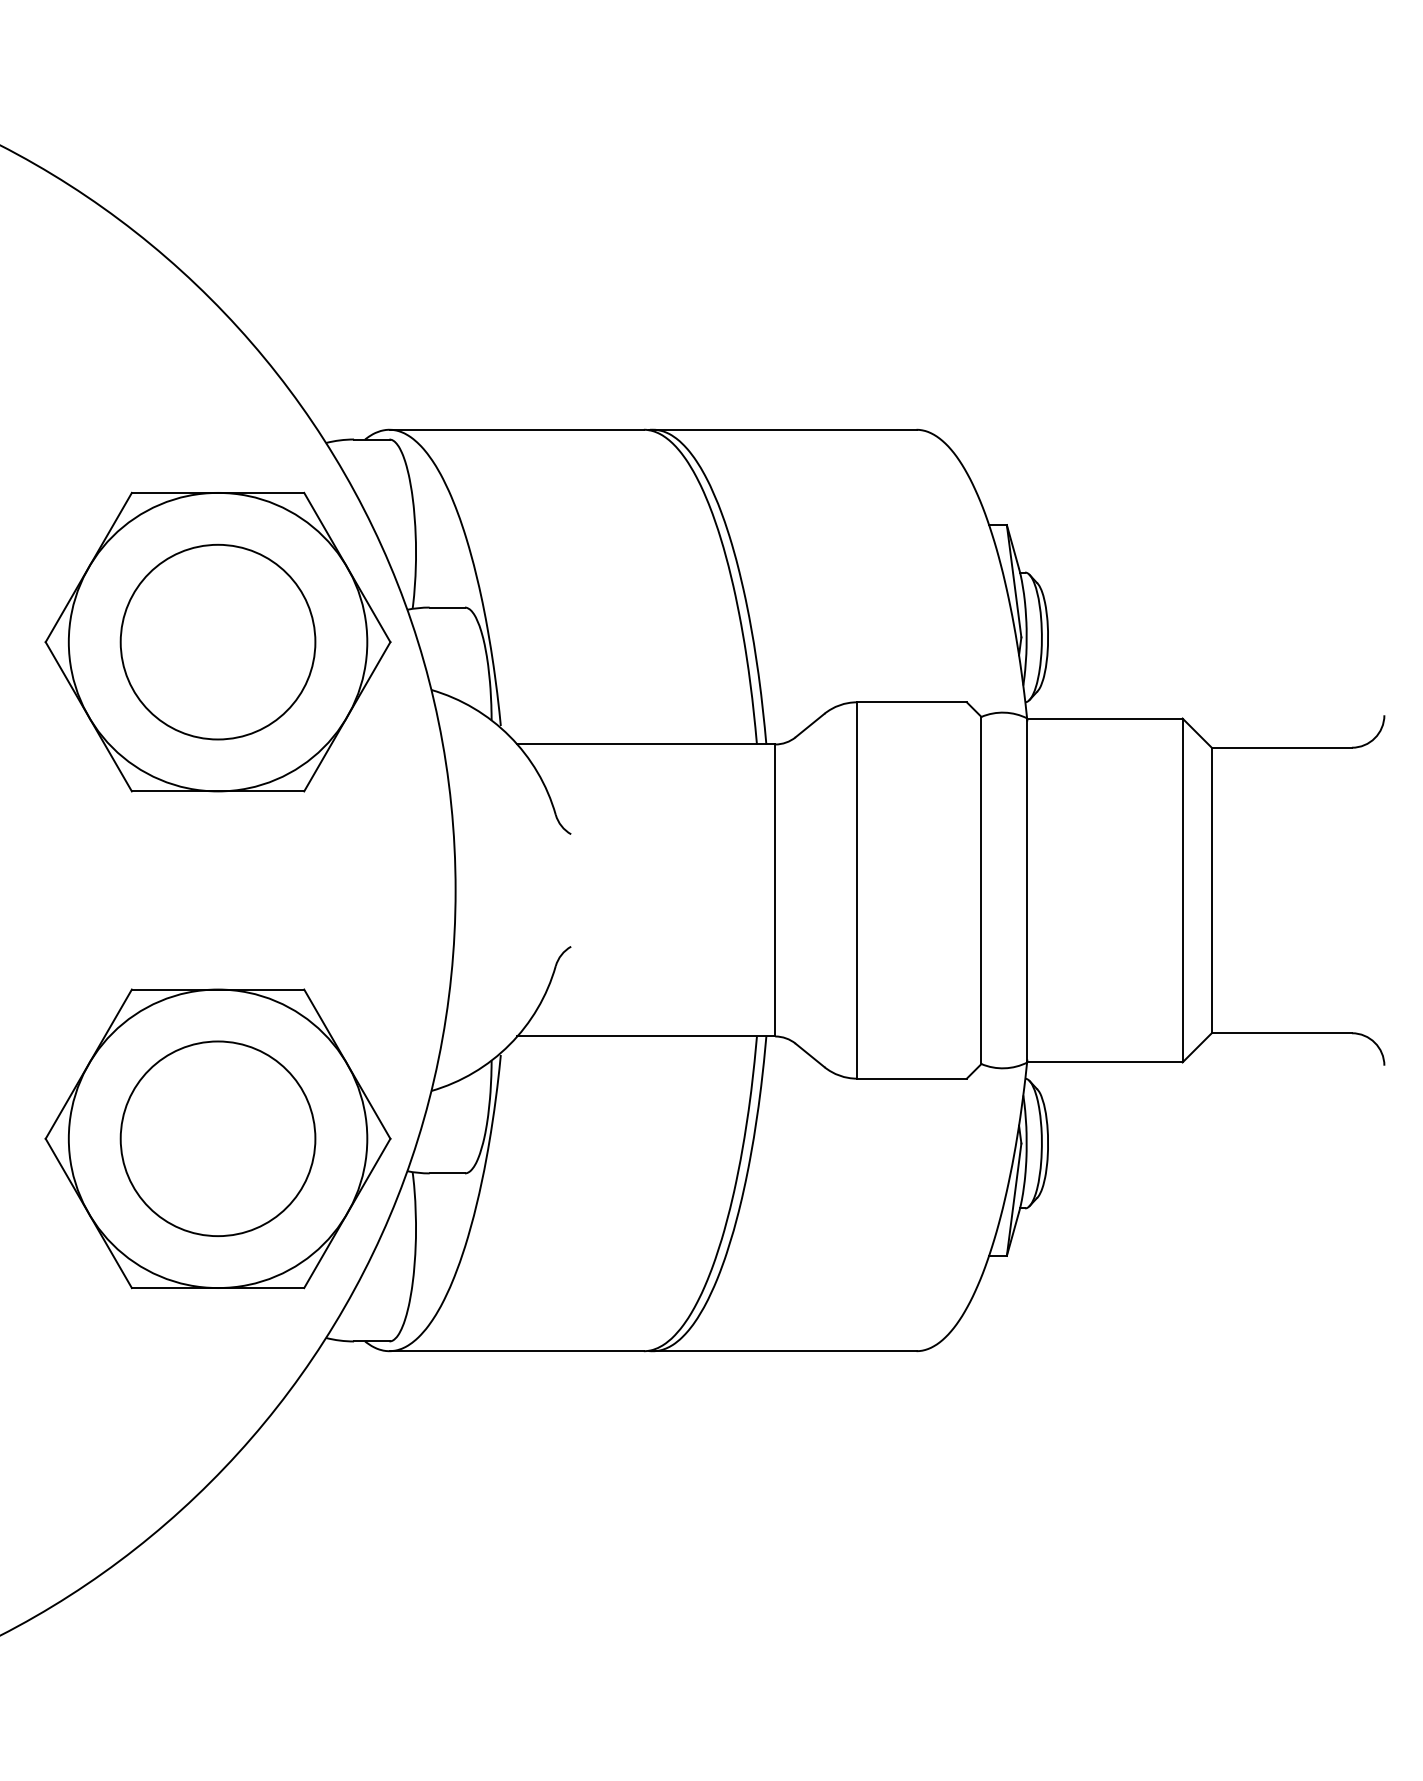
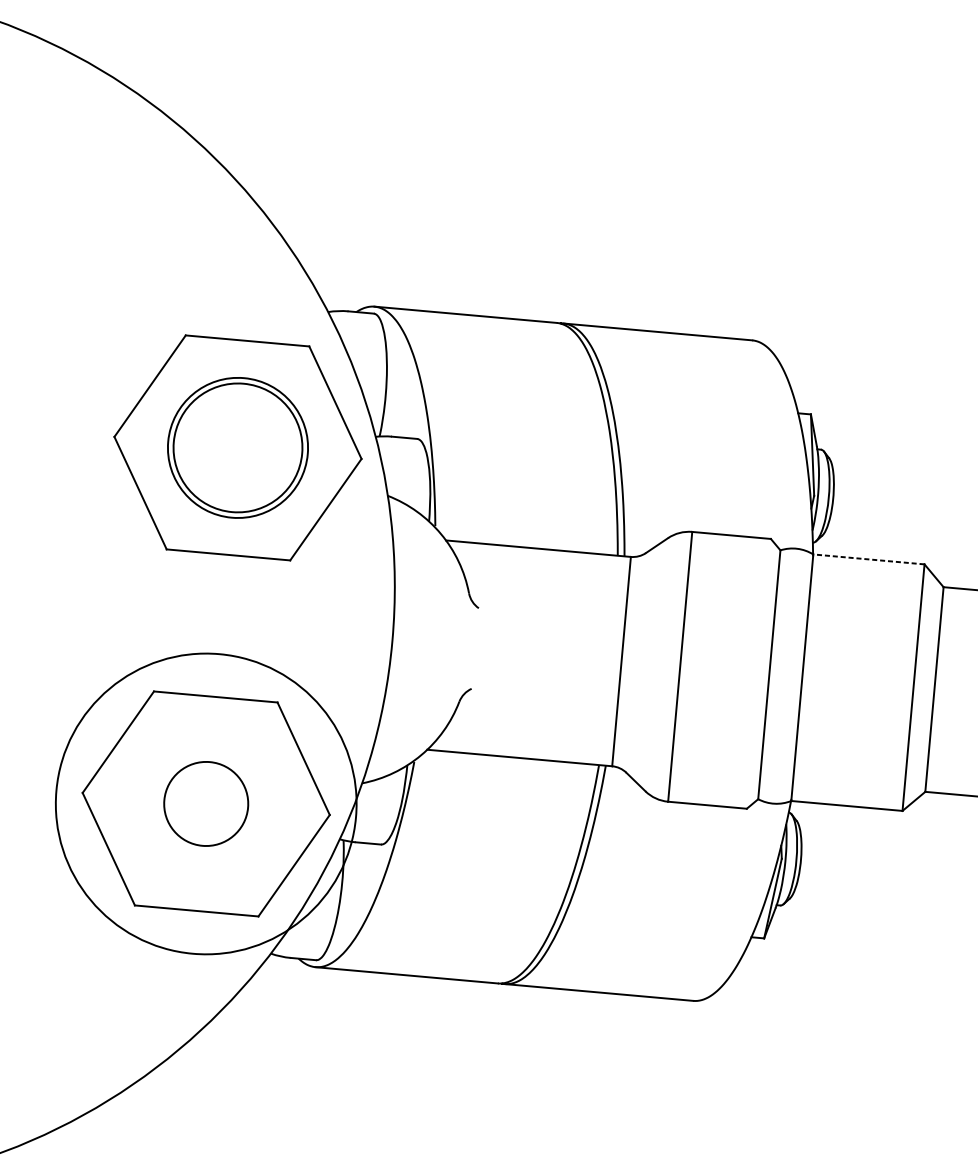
circle: (217, 641) -> (237, 447), size x0.6
line: (1105, 718) -> (869, 559), solid -> dashed
circle: (217, 1138) -> (205, 803), size x0.6
circle: (217, 1138) -> (205, 803), size x1.4

